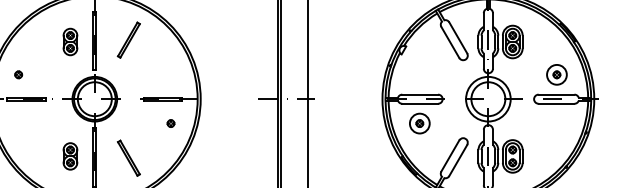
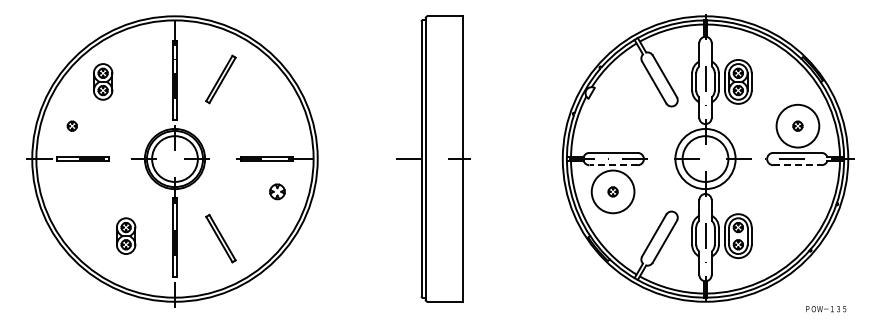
part: (70, 41) -> (103, 81), moved
circle: (556, 74) -> (797, 125), size x1.6
line: (420, 104) -> (613, 165), solid -> dashed
line: (556, 104) -> (797, 165), solid -> dashed
part: (170, 123) -> (277, 191), size x1.6
circle: (419, 123) -> (612, 191), size x1.6
part: (70, 155) -> (126, 235), moved

